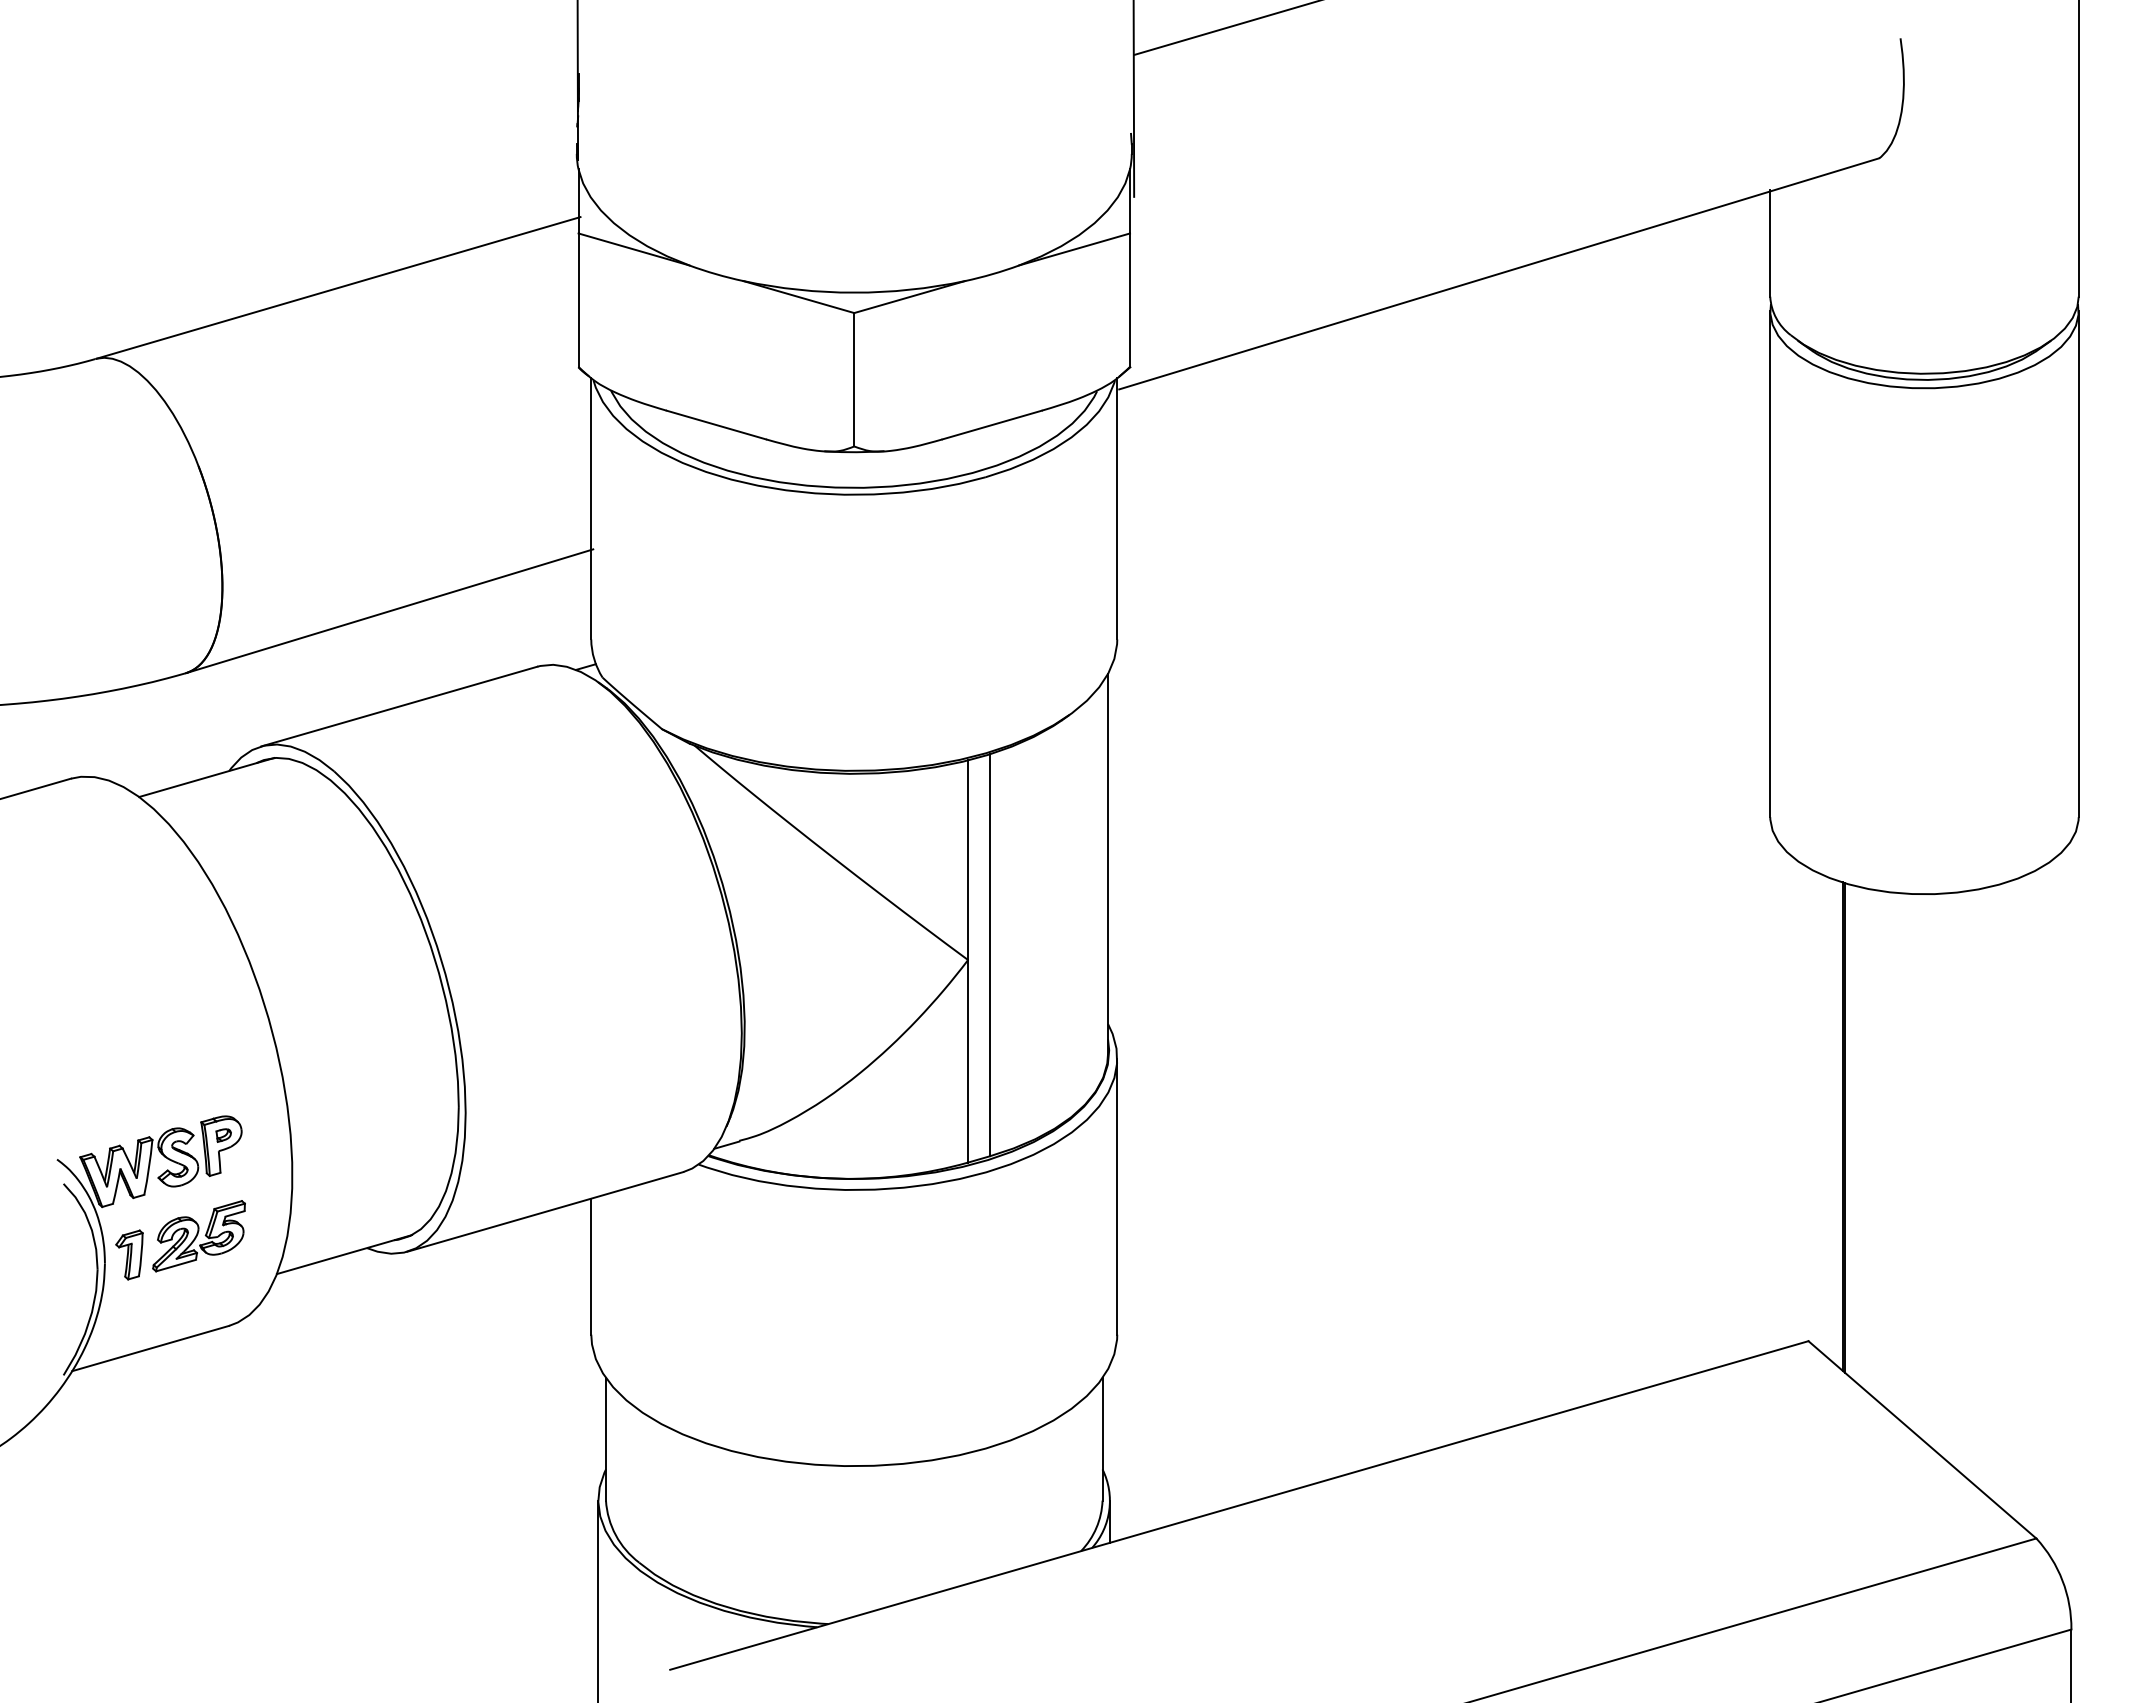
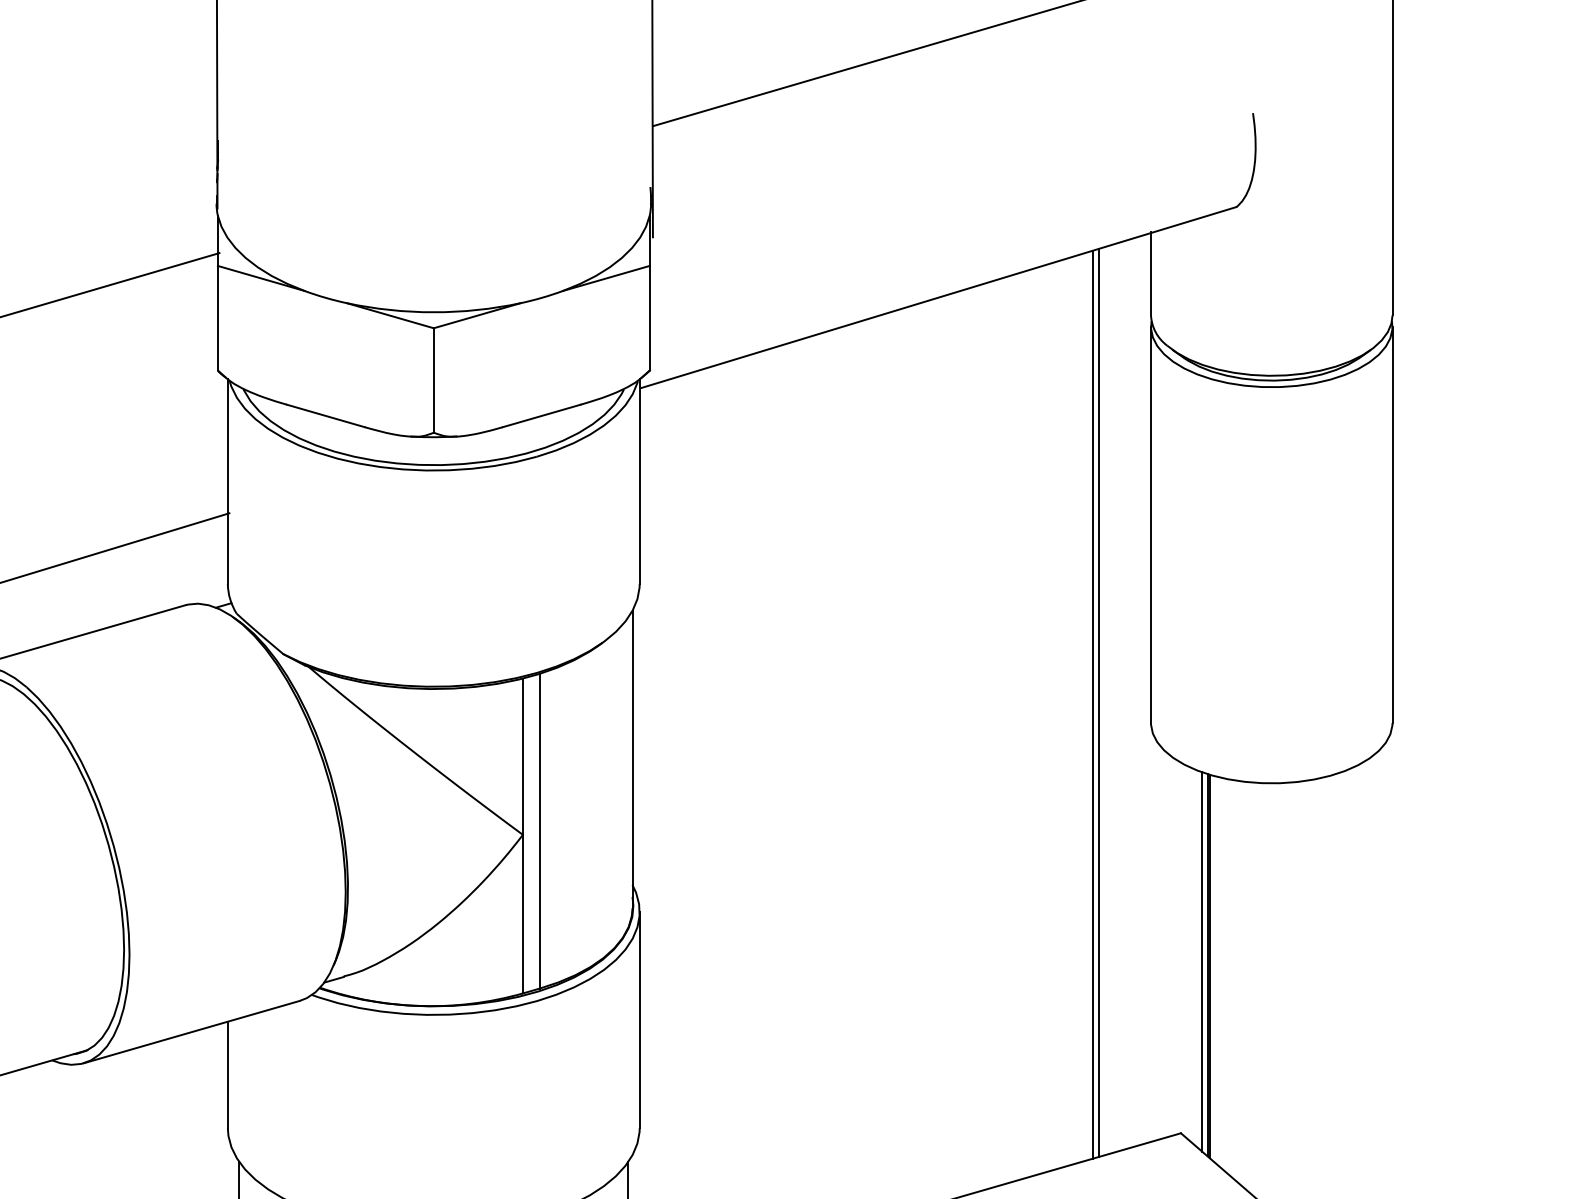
line: (1703, 791) -> (1098, 702), added
line: (1696, 793) -> (1093, 704), added
line: (1835, 1122) -> (1202, 962), added

